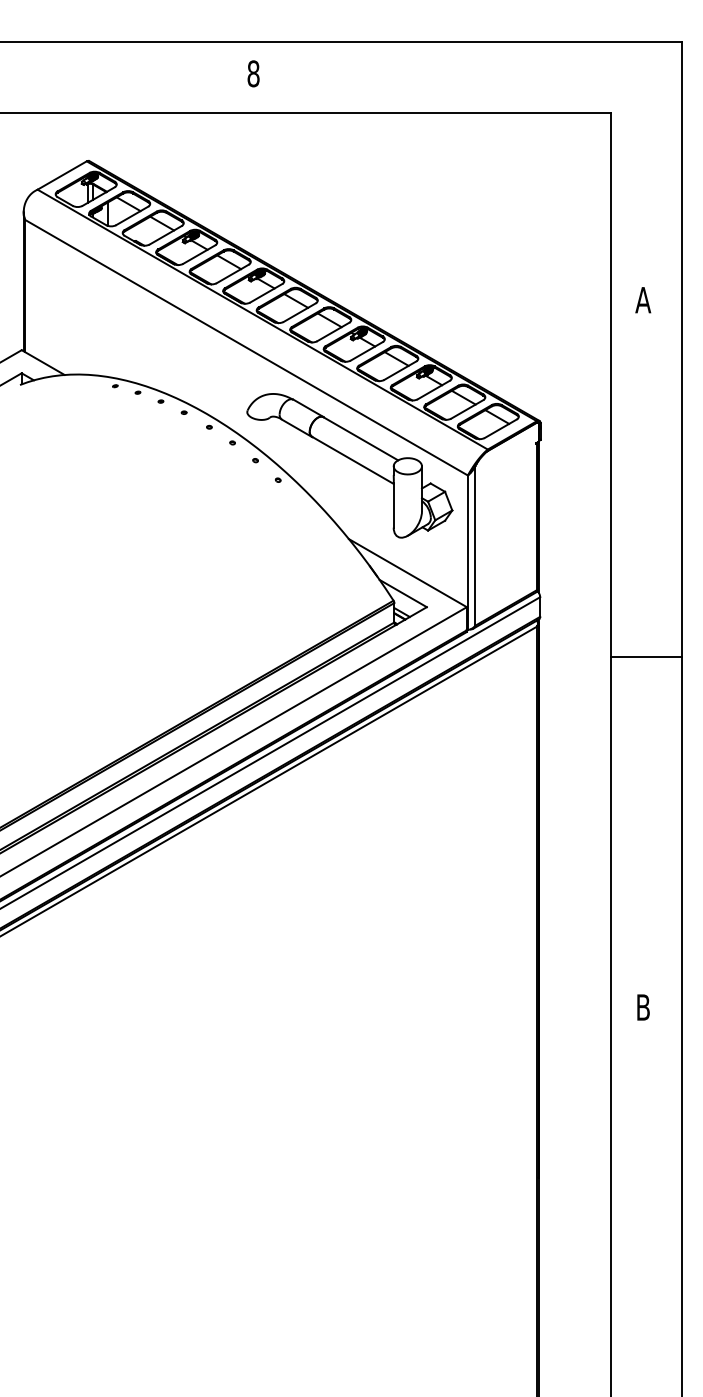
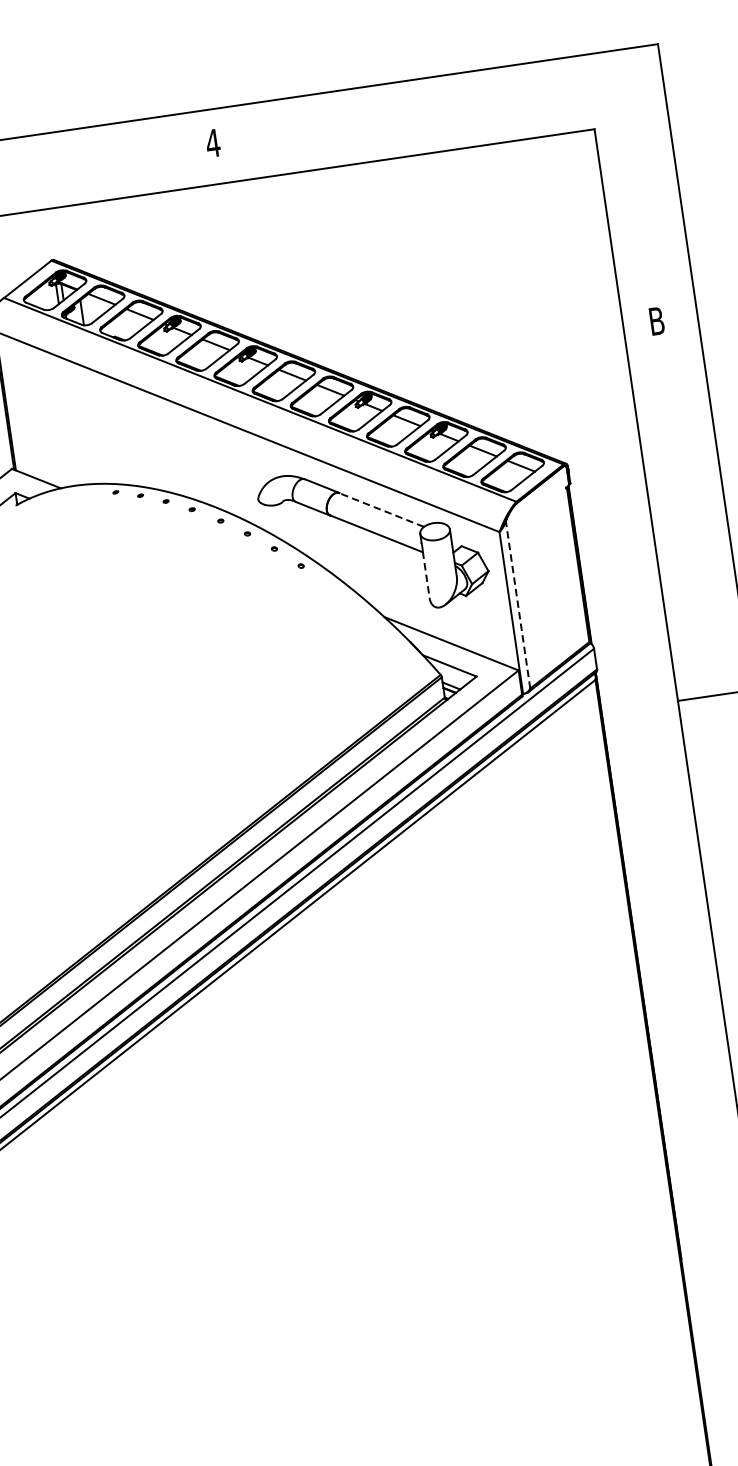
text: (253, 73) -> (212, 142), 8 -> 4
text: (643, 300) -> (657, 321), A -> B
line: (360, 438) -> (381, 509), solid -> dashed
line: (393, 505) -> (426, 574), solid -> dashed
line: (475, 546) -> (518, 605), solid -> dashed

